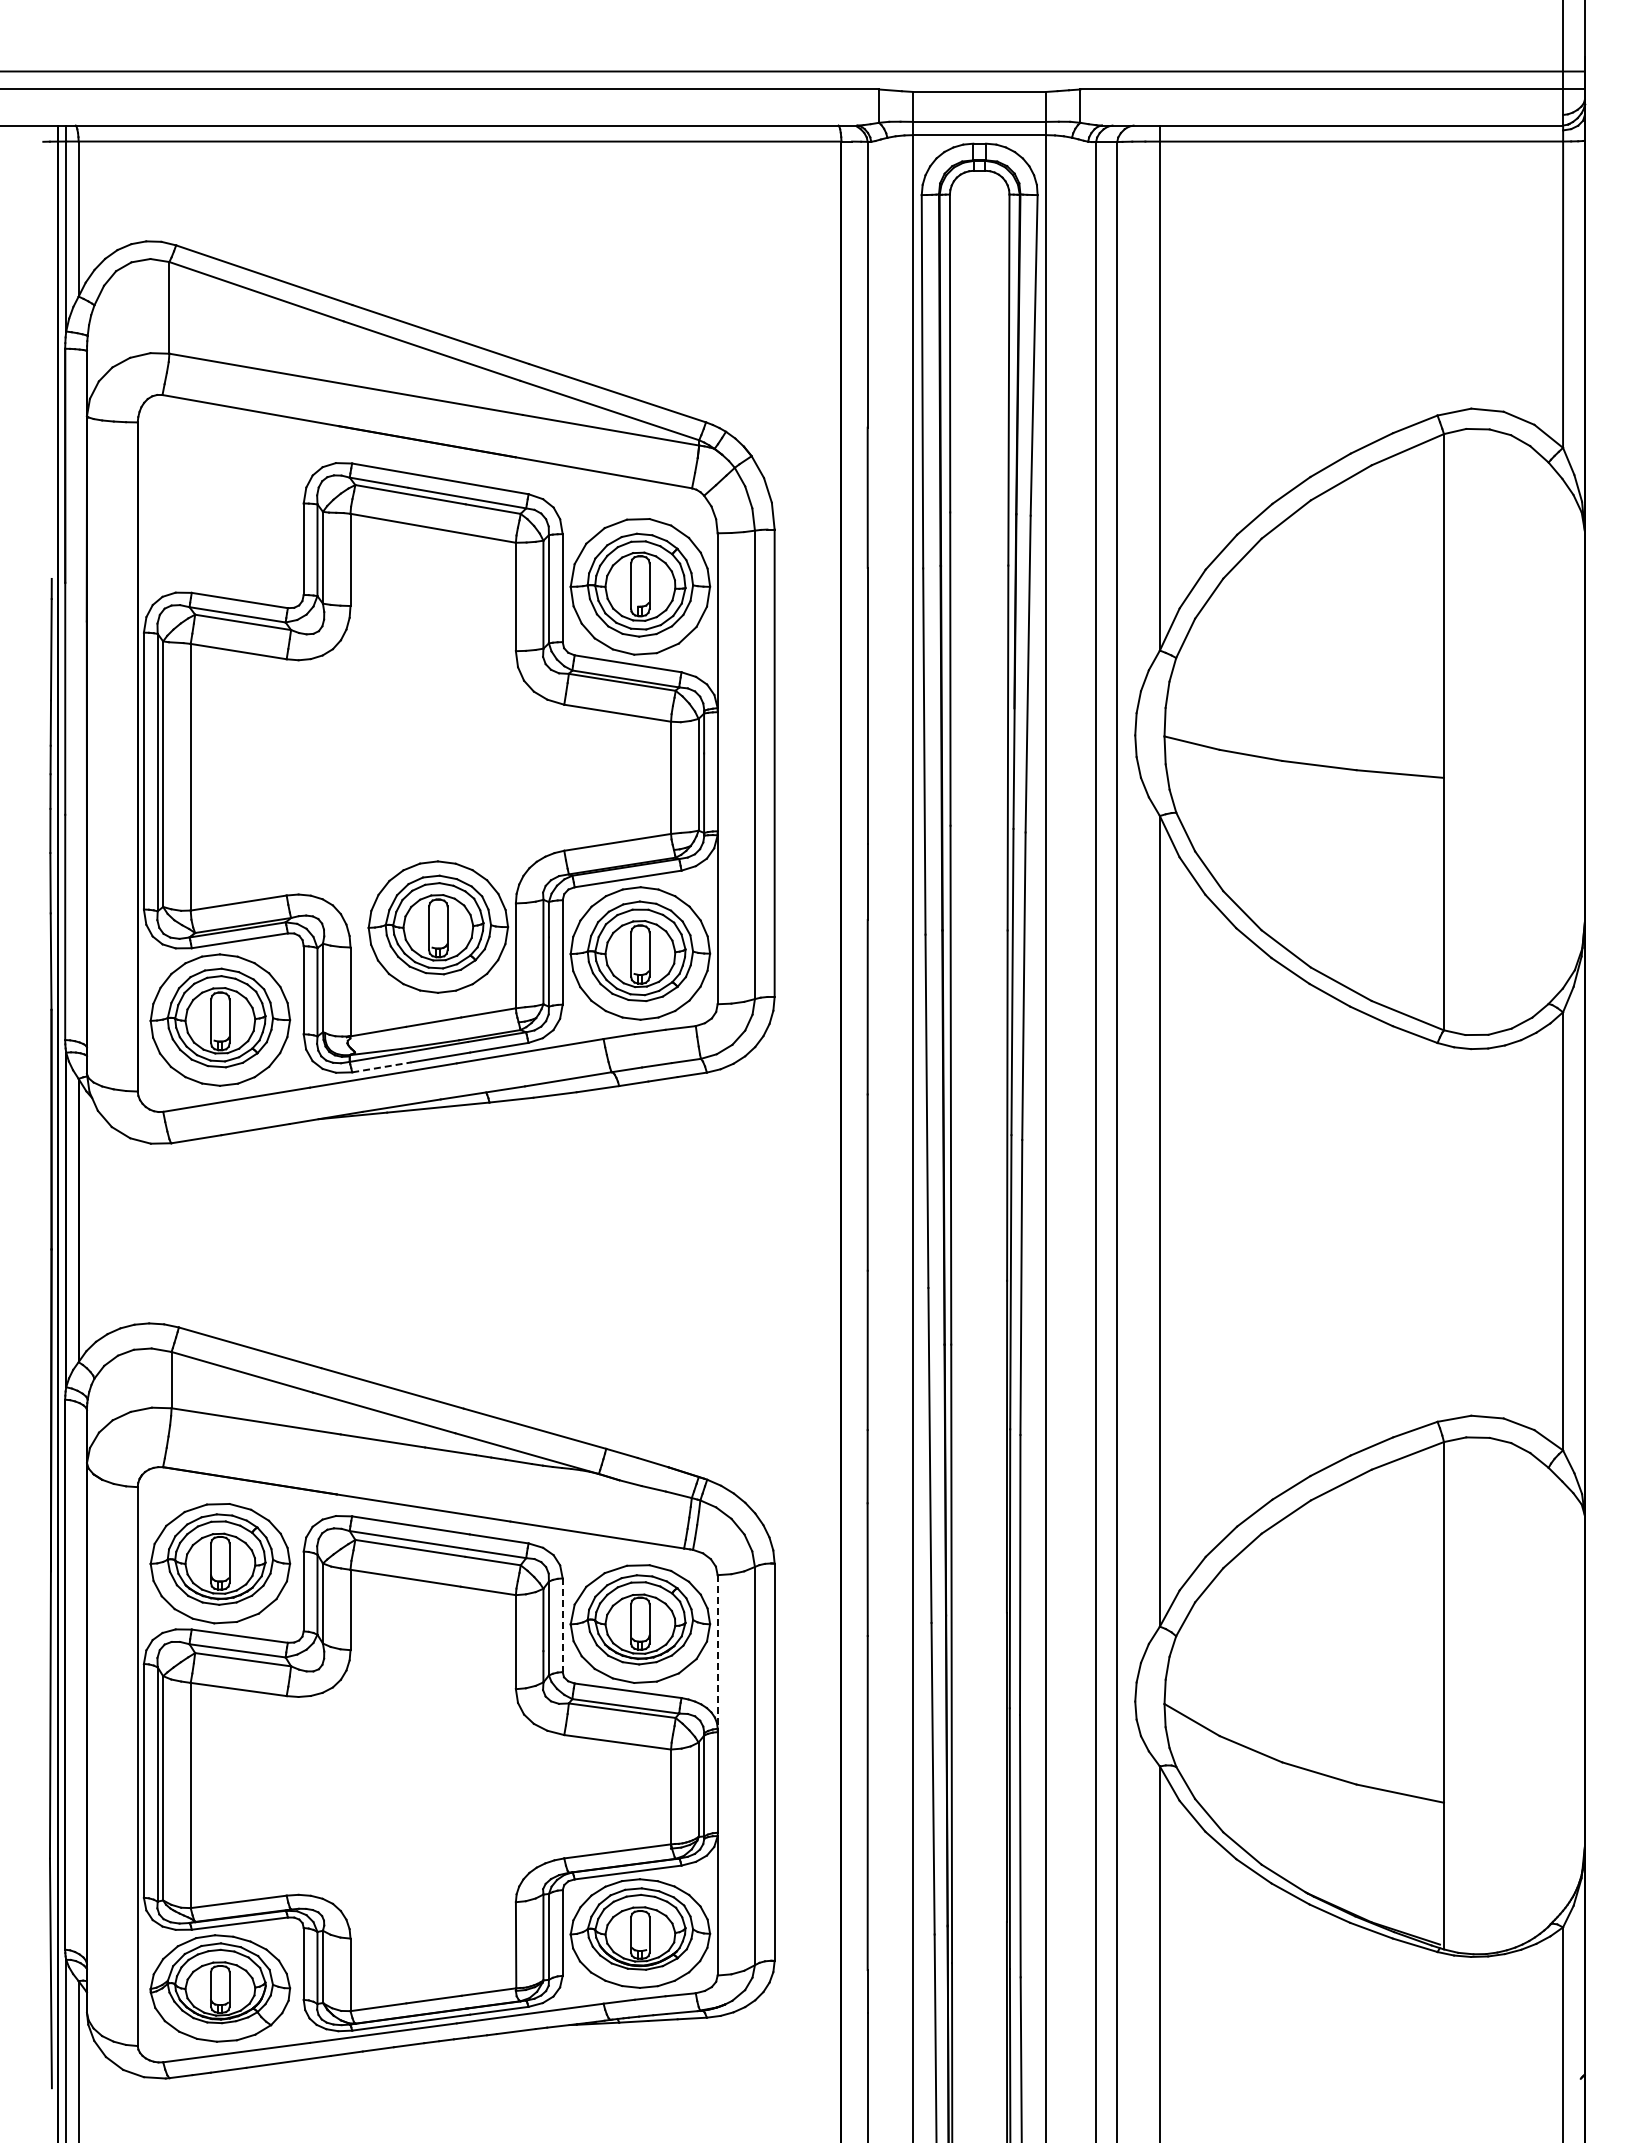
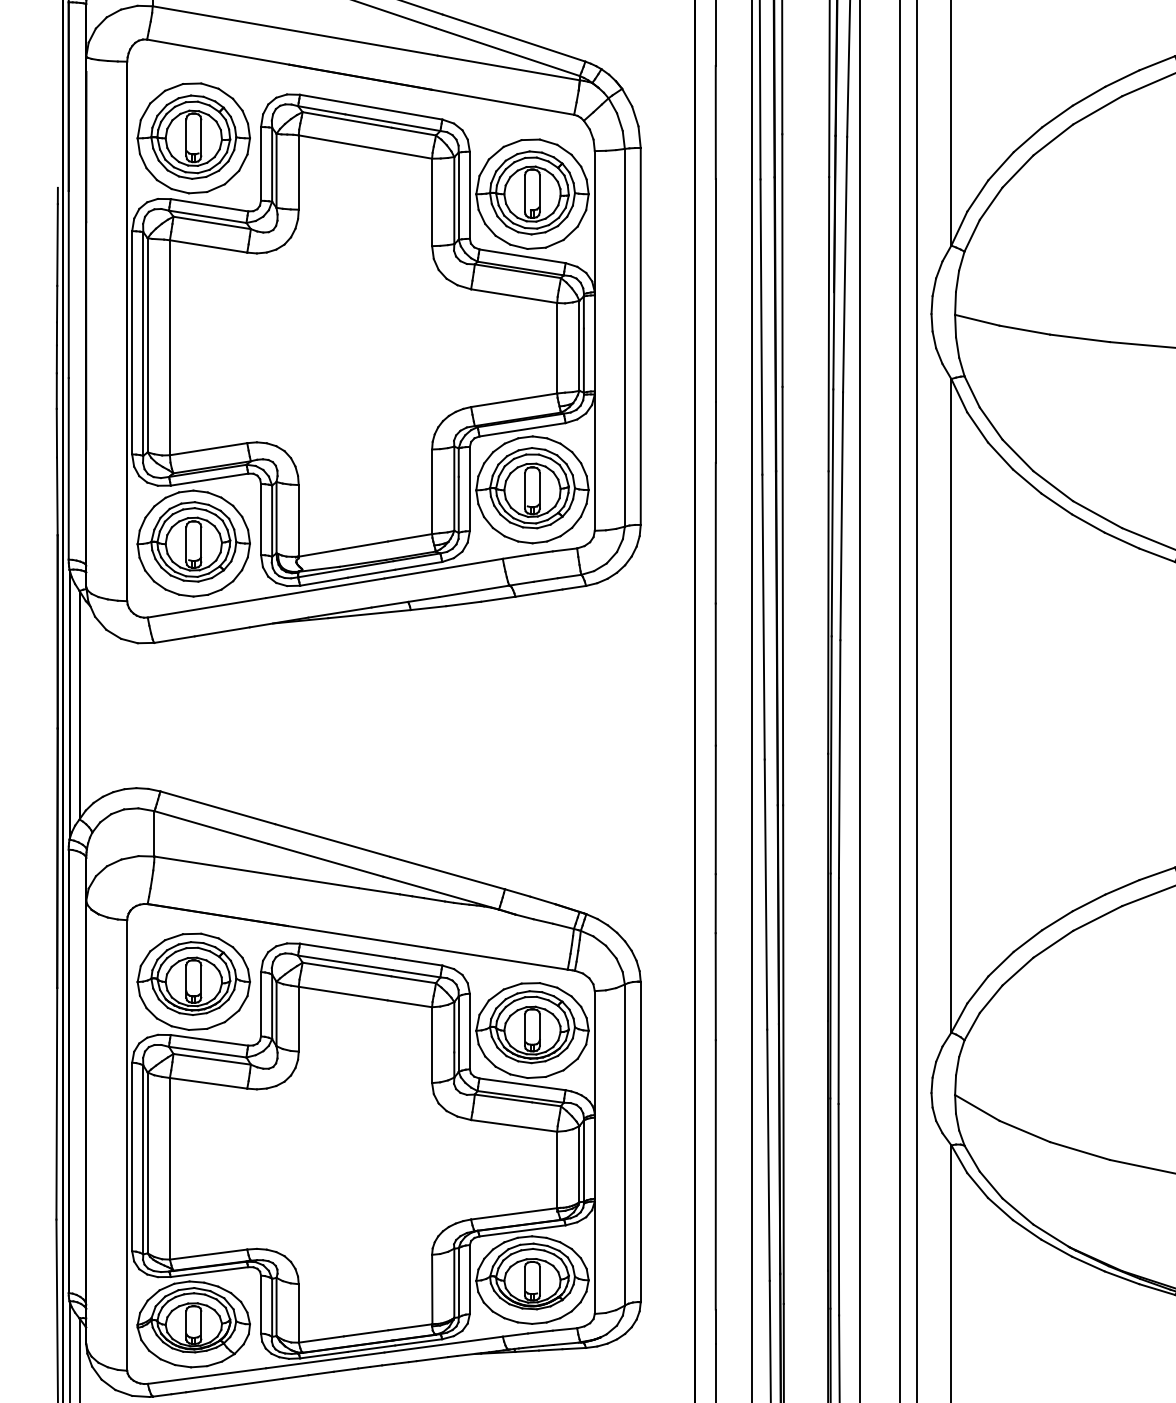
part: (220, 517) -> (193, 138), added
part: (438, 926) -> (369, 468), removed
line: (382, 1067) -> (324, 581), dashed -> solid
line: (562, 1625) -> (469, 1031), dashed -> solid
line: (717, 1651) -> (594, 1052), dashed -> solid

